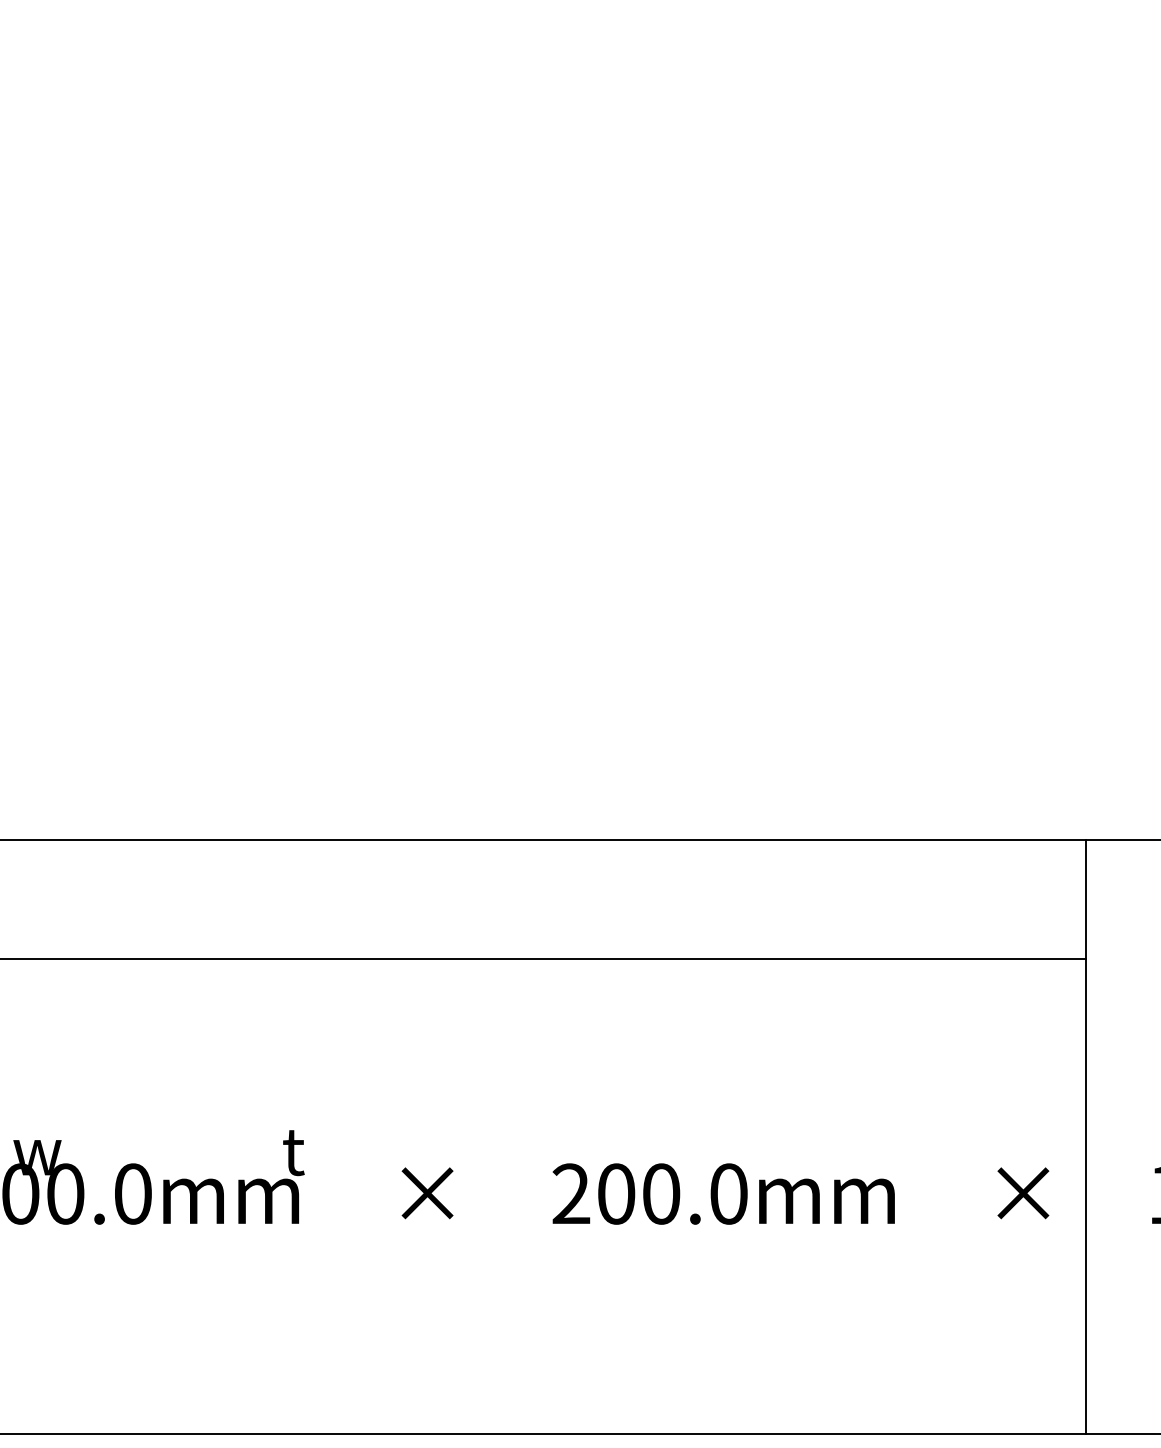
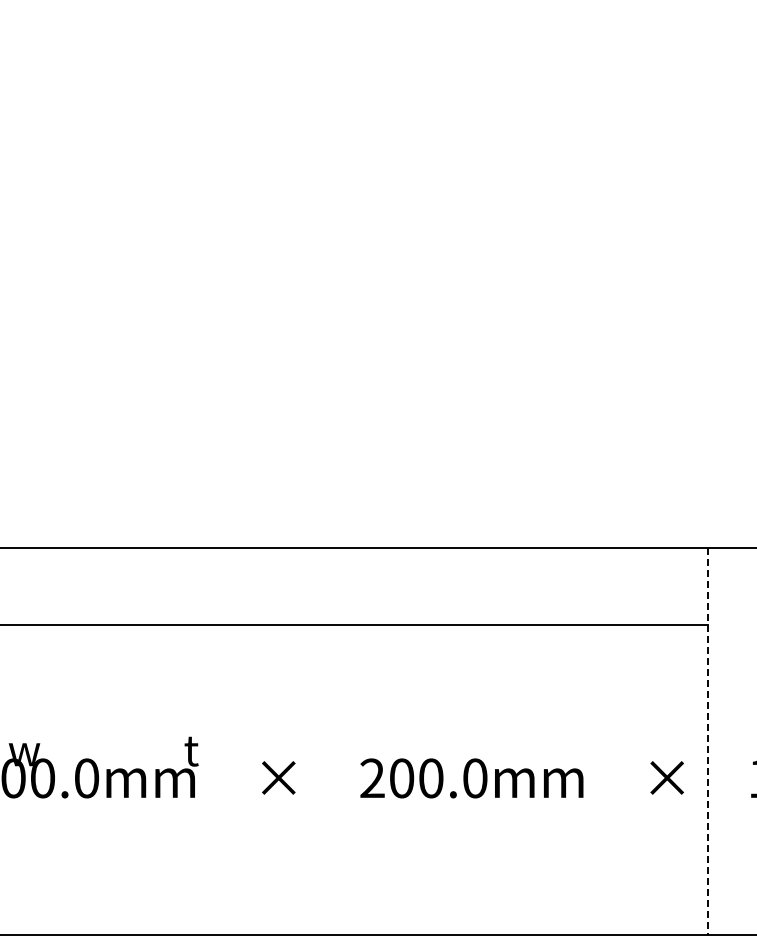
line: (1085, 1137) -> (707, 741), solid -> dashed

